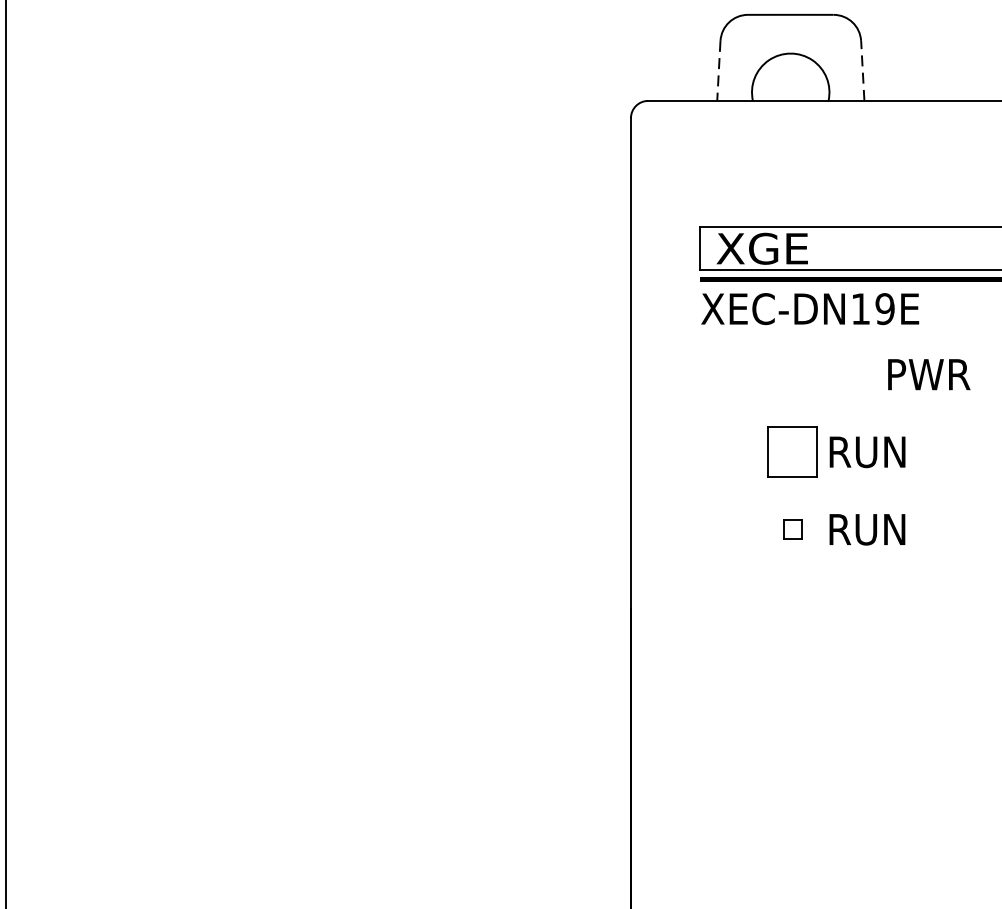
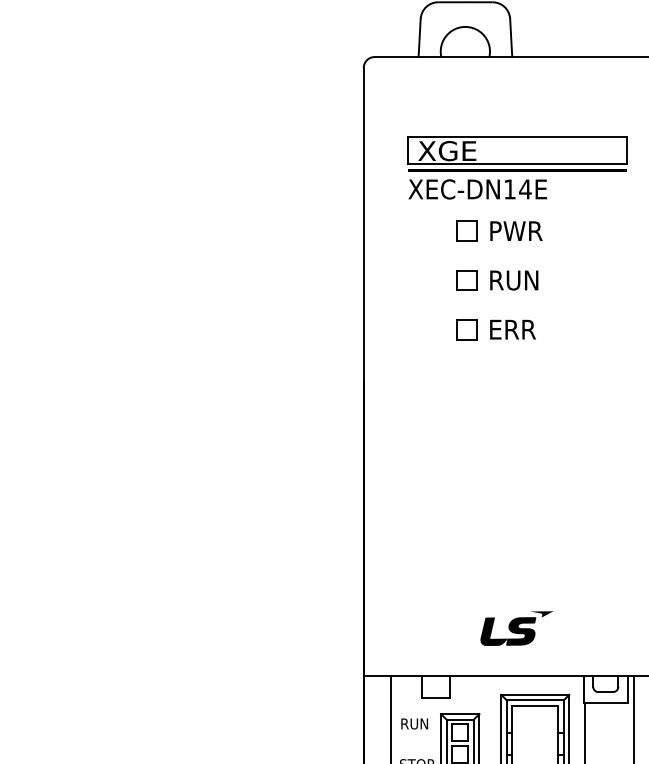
line: (863, 70) -> (511, 37), dashed -> solid
line: (718, 71) -> (419, 38), dashed -> solid
text: (885, 309) -> (525, 189), XEC-DN19E -> XEC-DN14E
part: (792, 373) -> (466, 230), added
text: (929, 373) -> (516, 230), moved
part: (792, 452) -> (466, 280), size x0.62
part: (792, 529) -> (466, 329), size x1.67
text: (869, 529) -> (515, 329), RUN -> ERR

